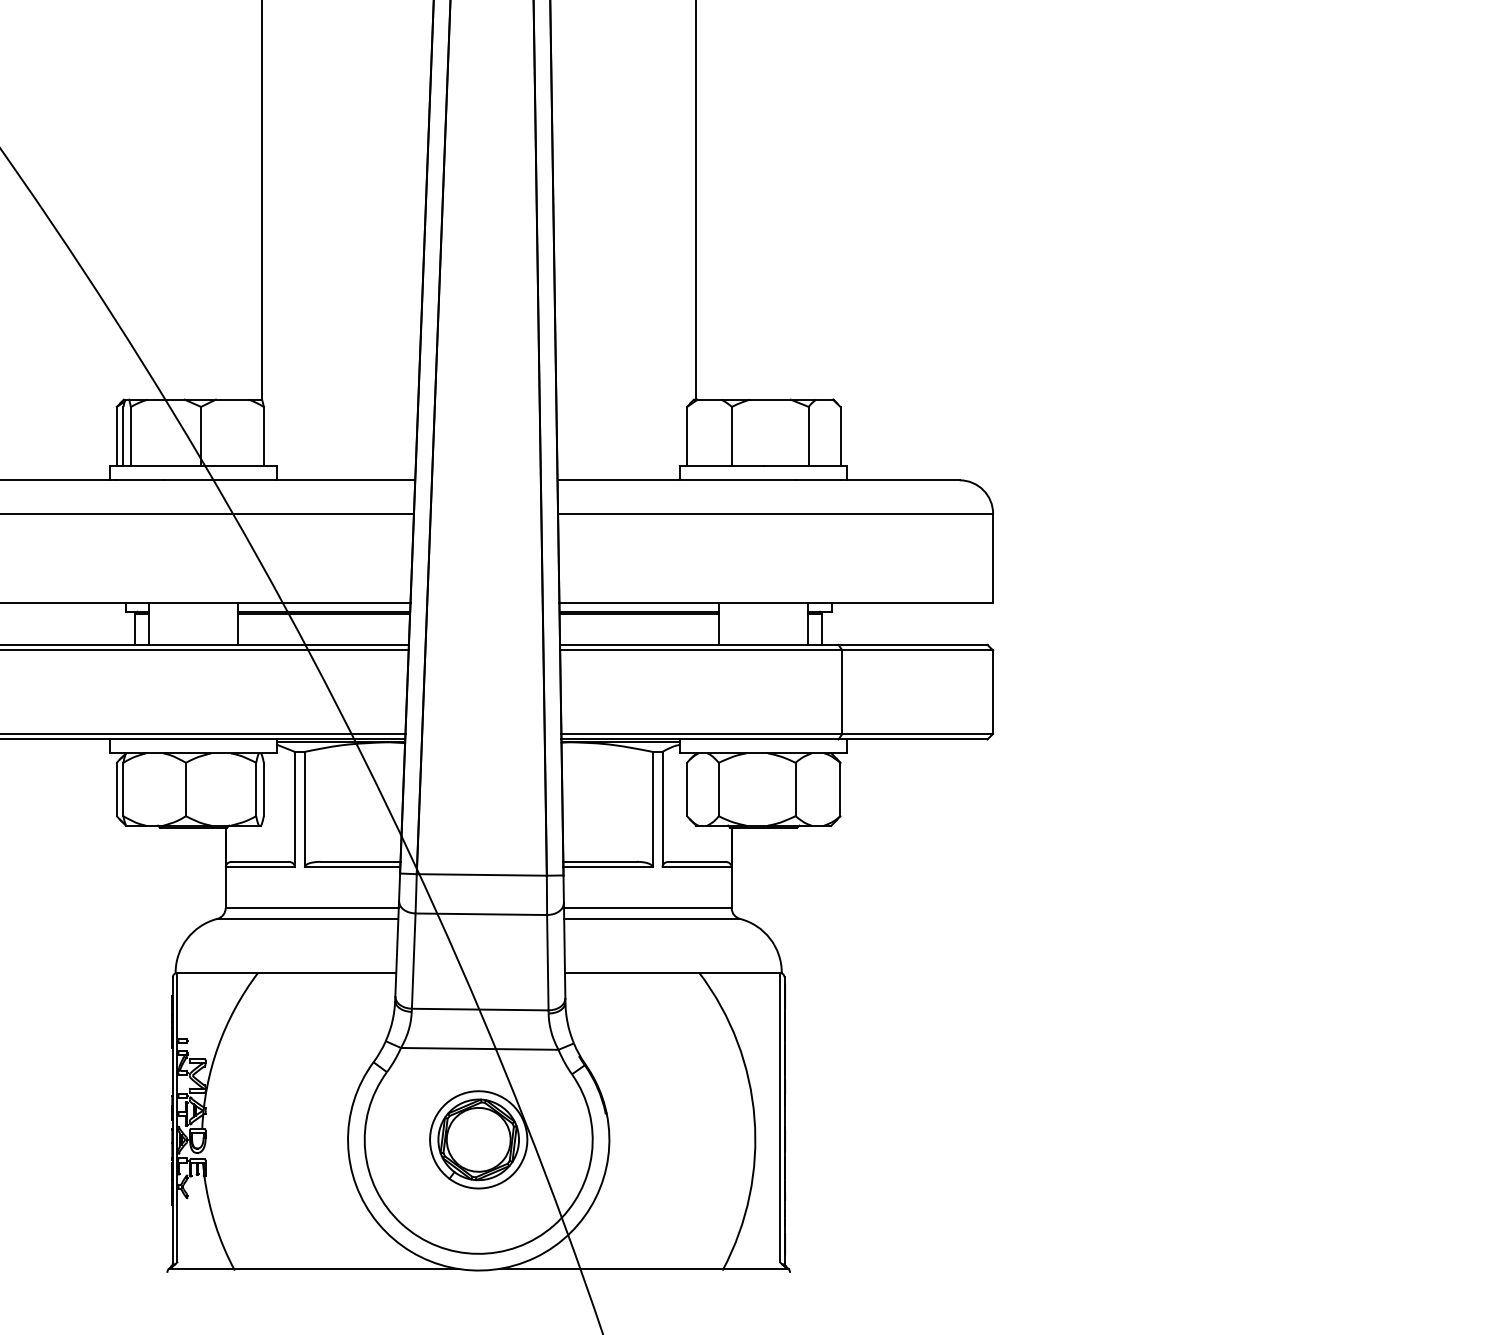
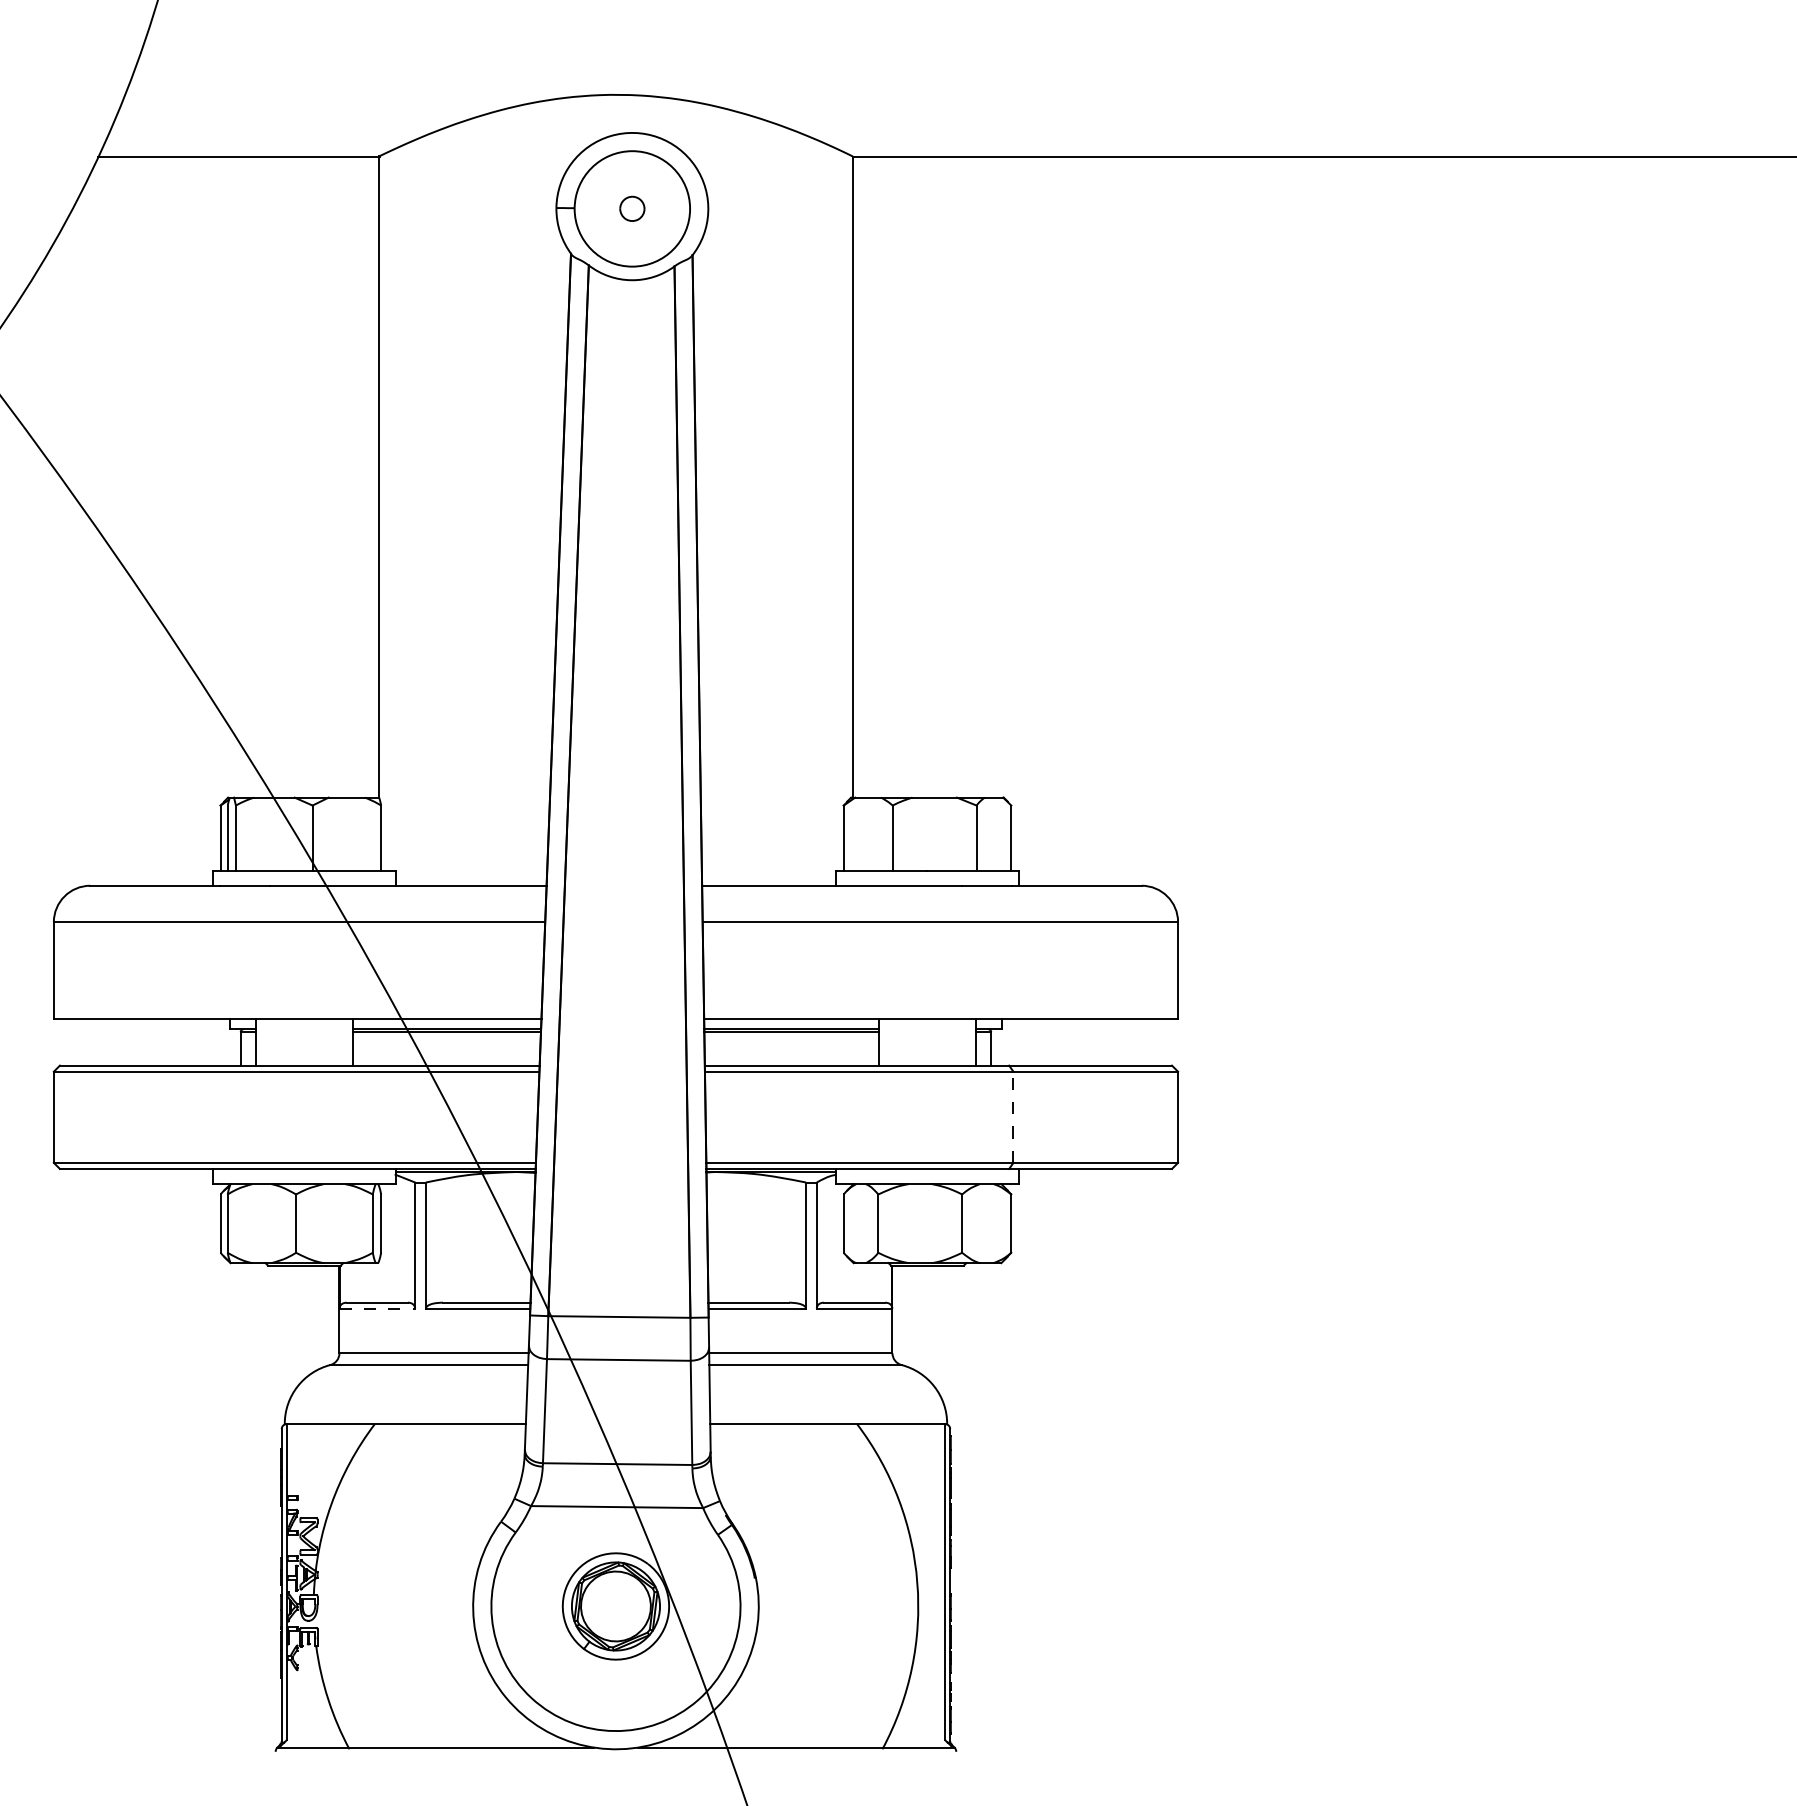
line: (842, 692) -> (1013, 1117), solid -> dashed
line: (260, 867) -> (377, 1308), solid -> dashed

